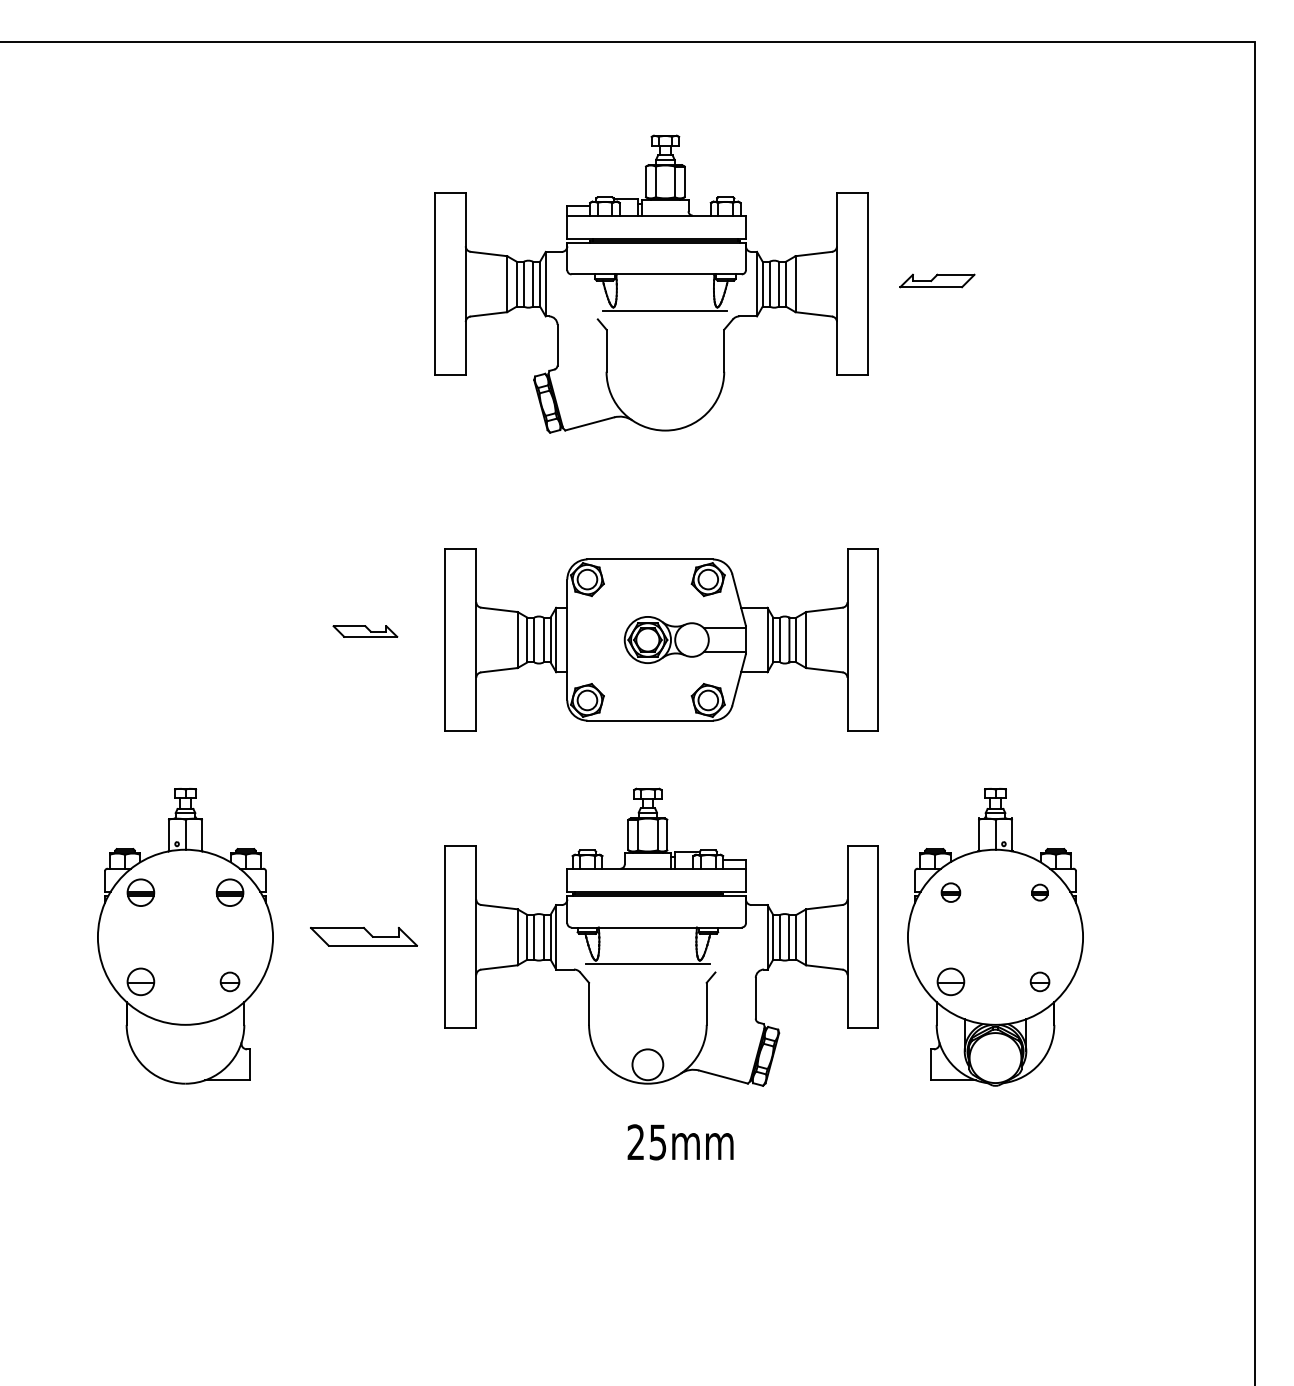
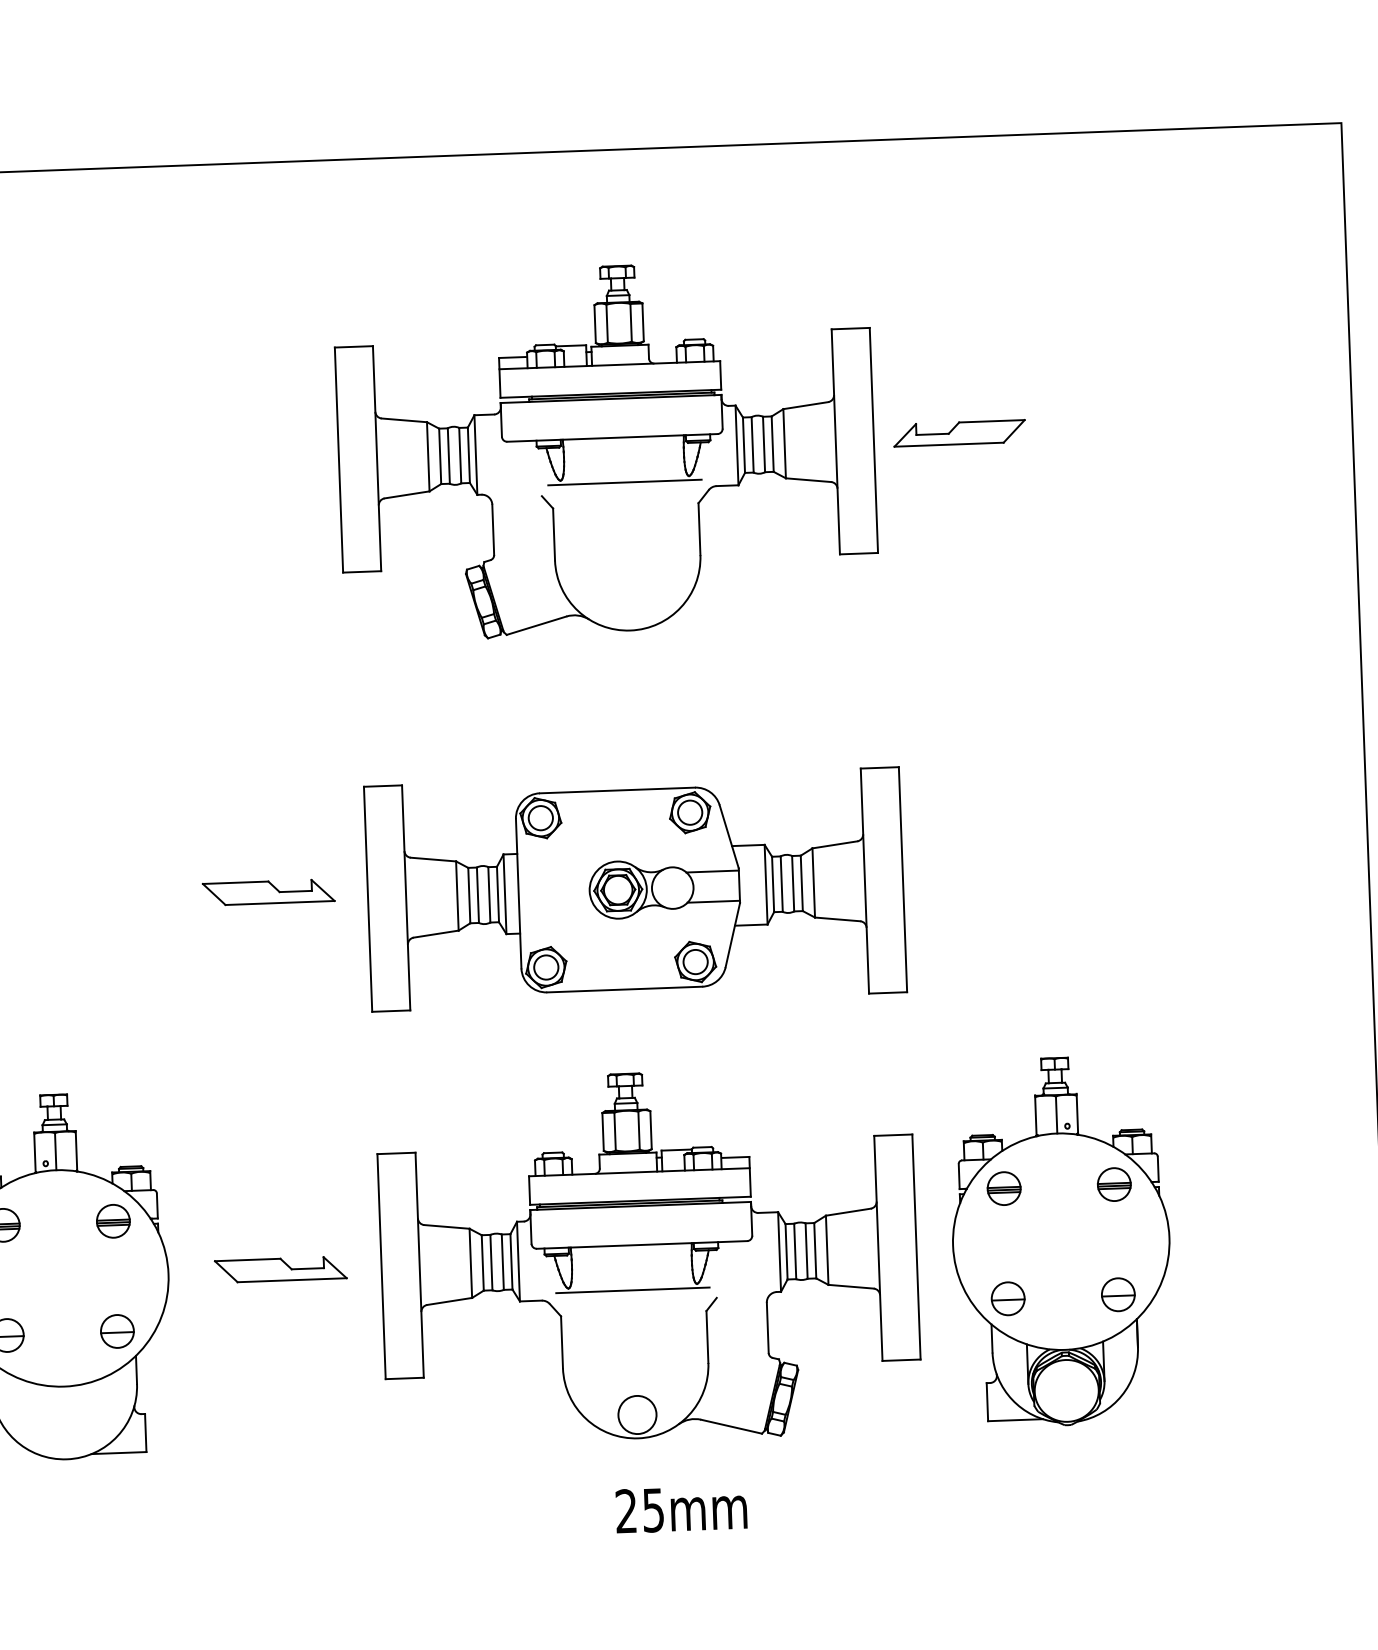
part: (937, 280) -> (959, 432), size x1.43
part: (365, 631) -> (268, 892), size x1.67
part: (950, 892) -> (1003, 1188), size x1.43
part: (1039, 892) -> (1113, 1184), size x1.67
part: (229, 981) -> (116, 1331), size x1.43
part: (1039, 981) -> (1117, 1294), size x1.43

